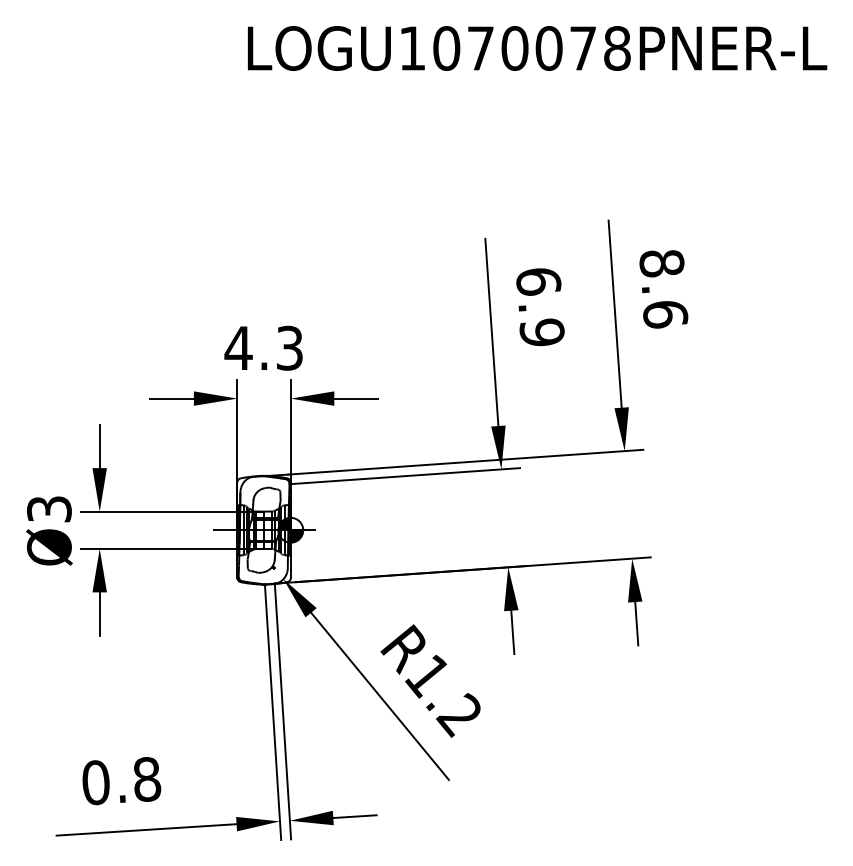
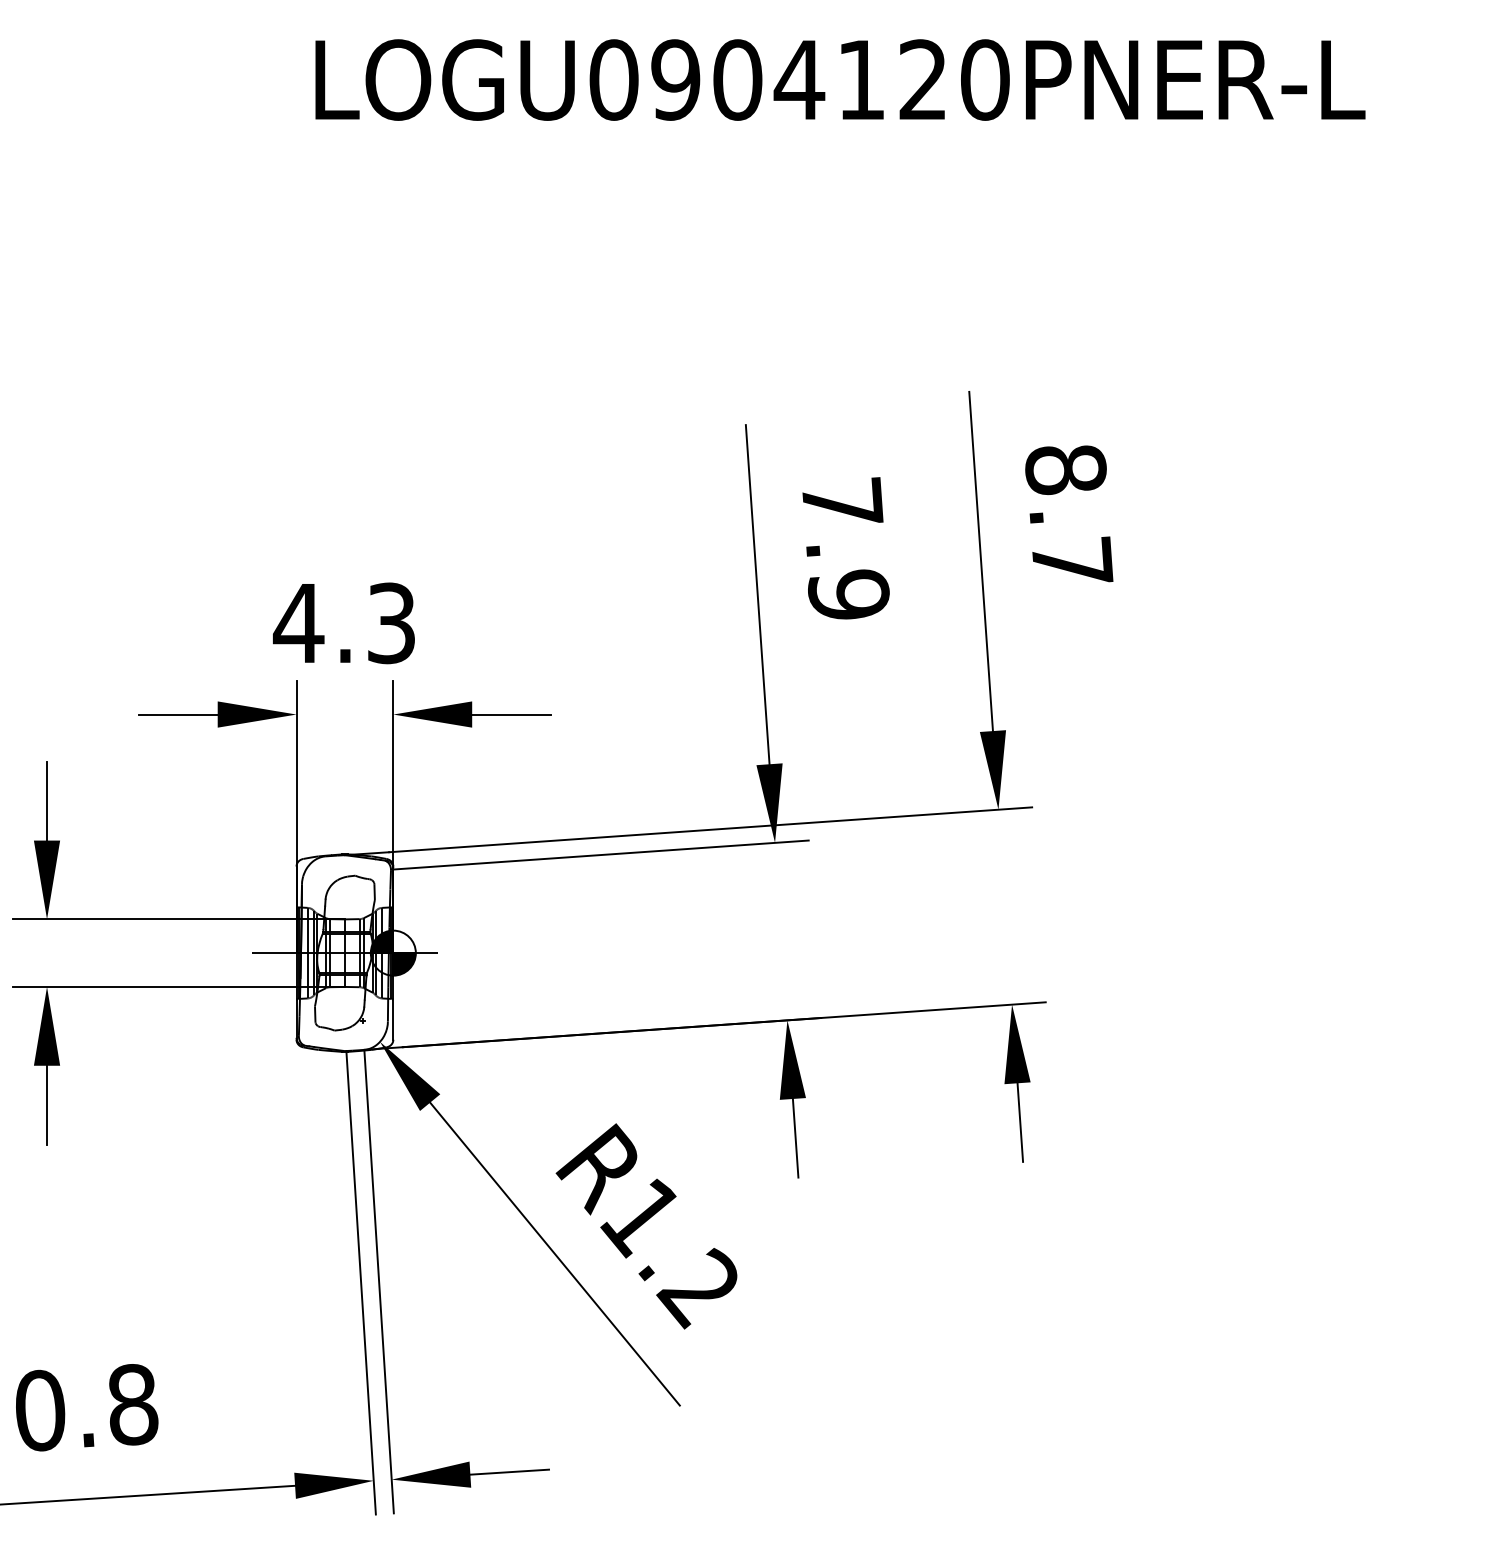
text: (514, 48) -> (798, 80), LOGU1070078PNER-L -> LOGU0904120PNER-L
text: (538, 281) -> (842, 502), 6.9 -> 7.9
text: (665, 314) -> (1072, 562), 8.6 -> 8.7

